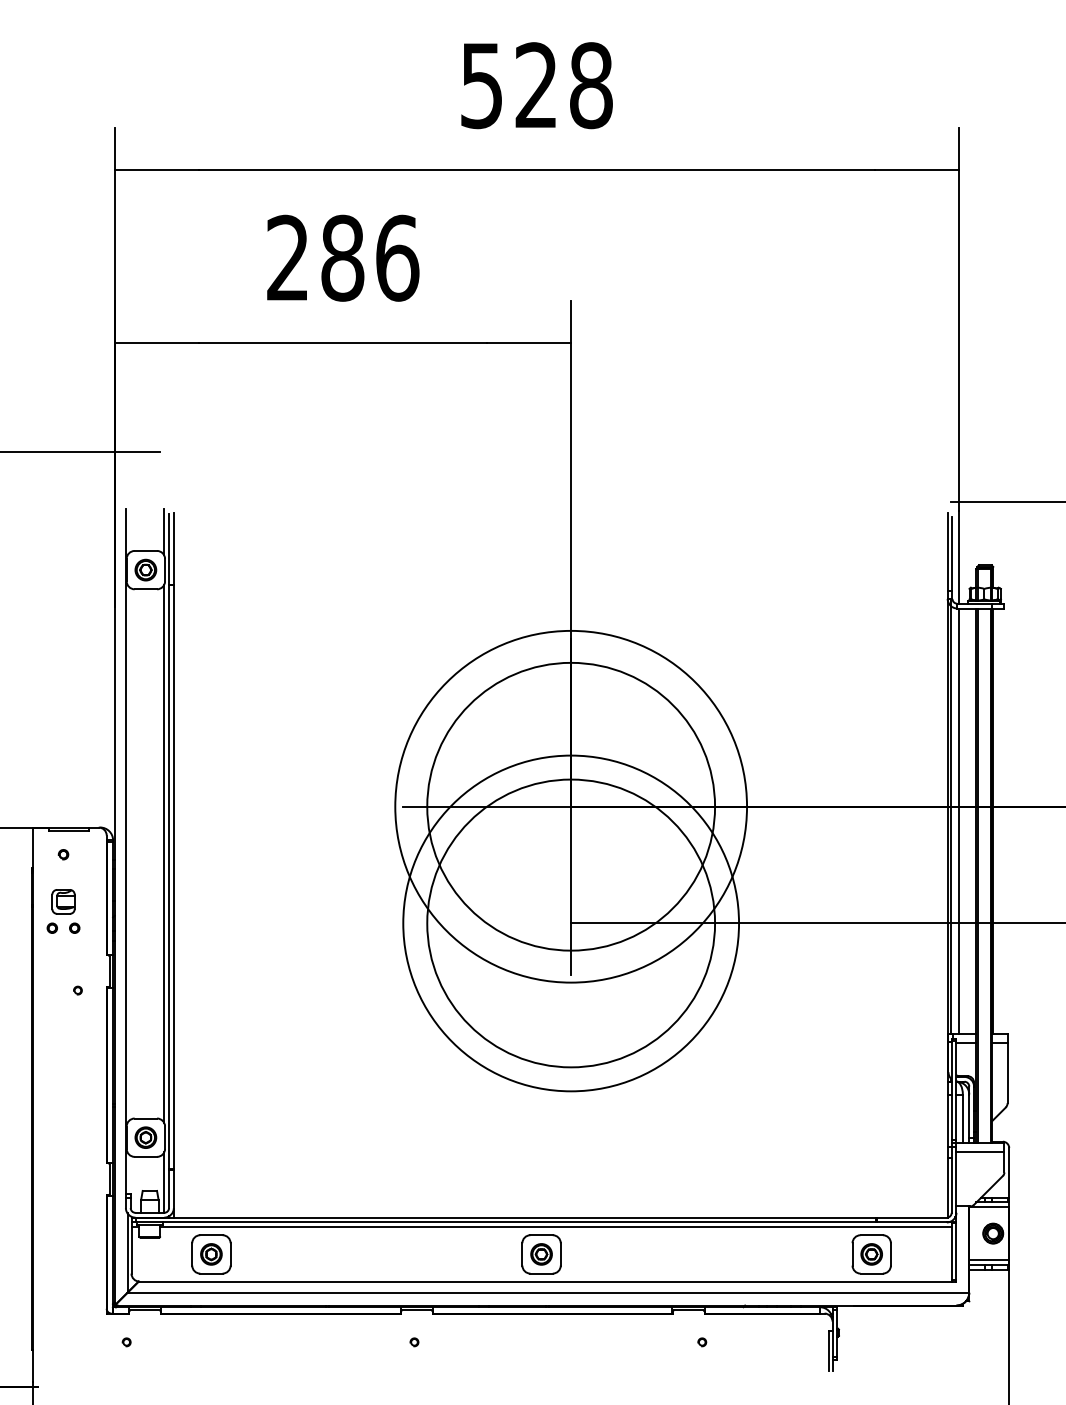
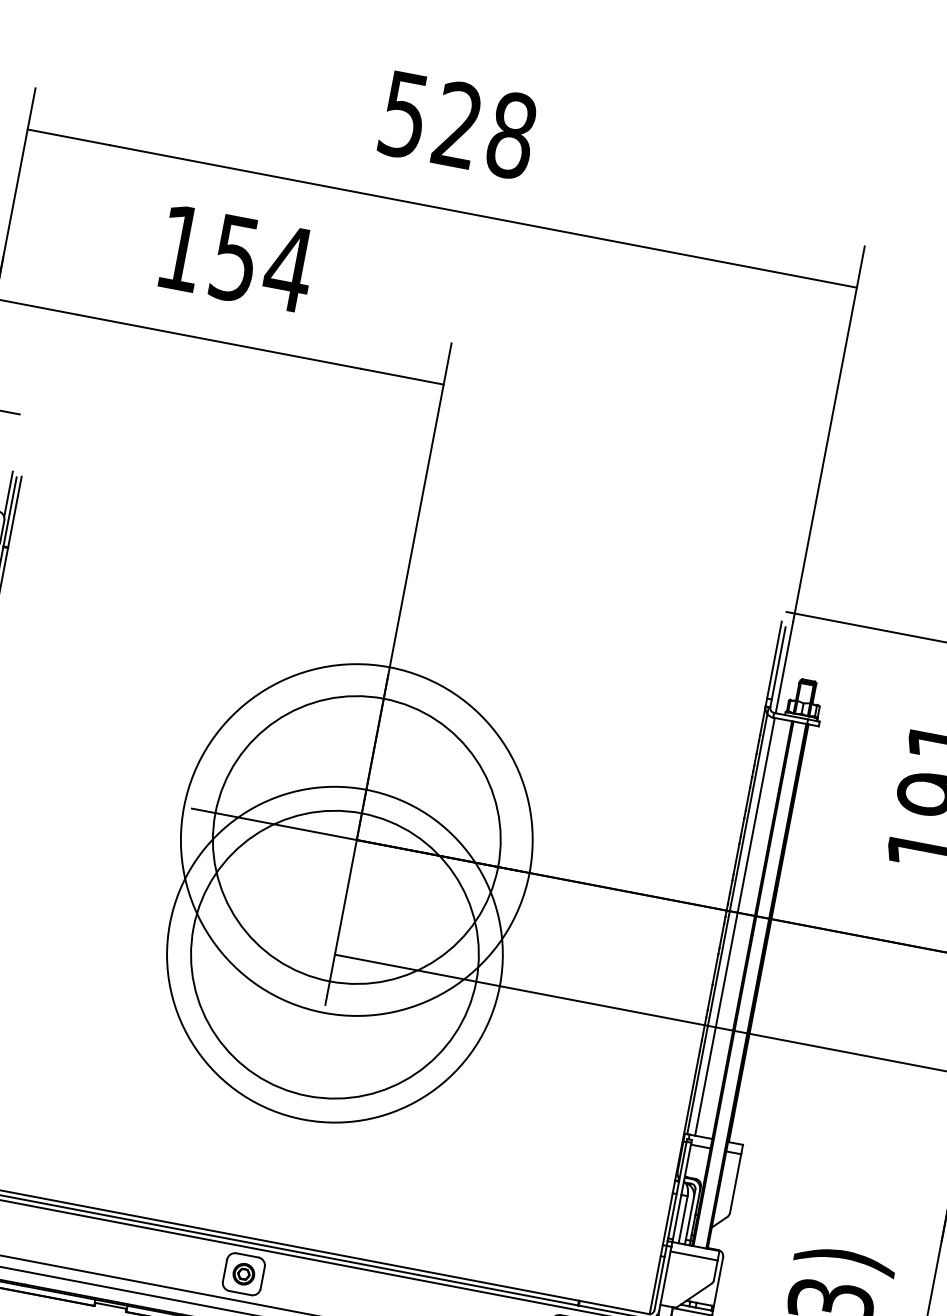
text: (343, 257) -> (236, 257), 286 -> 154

